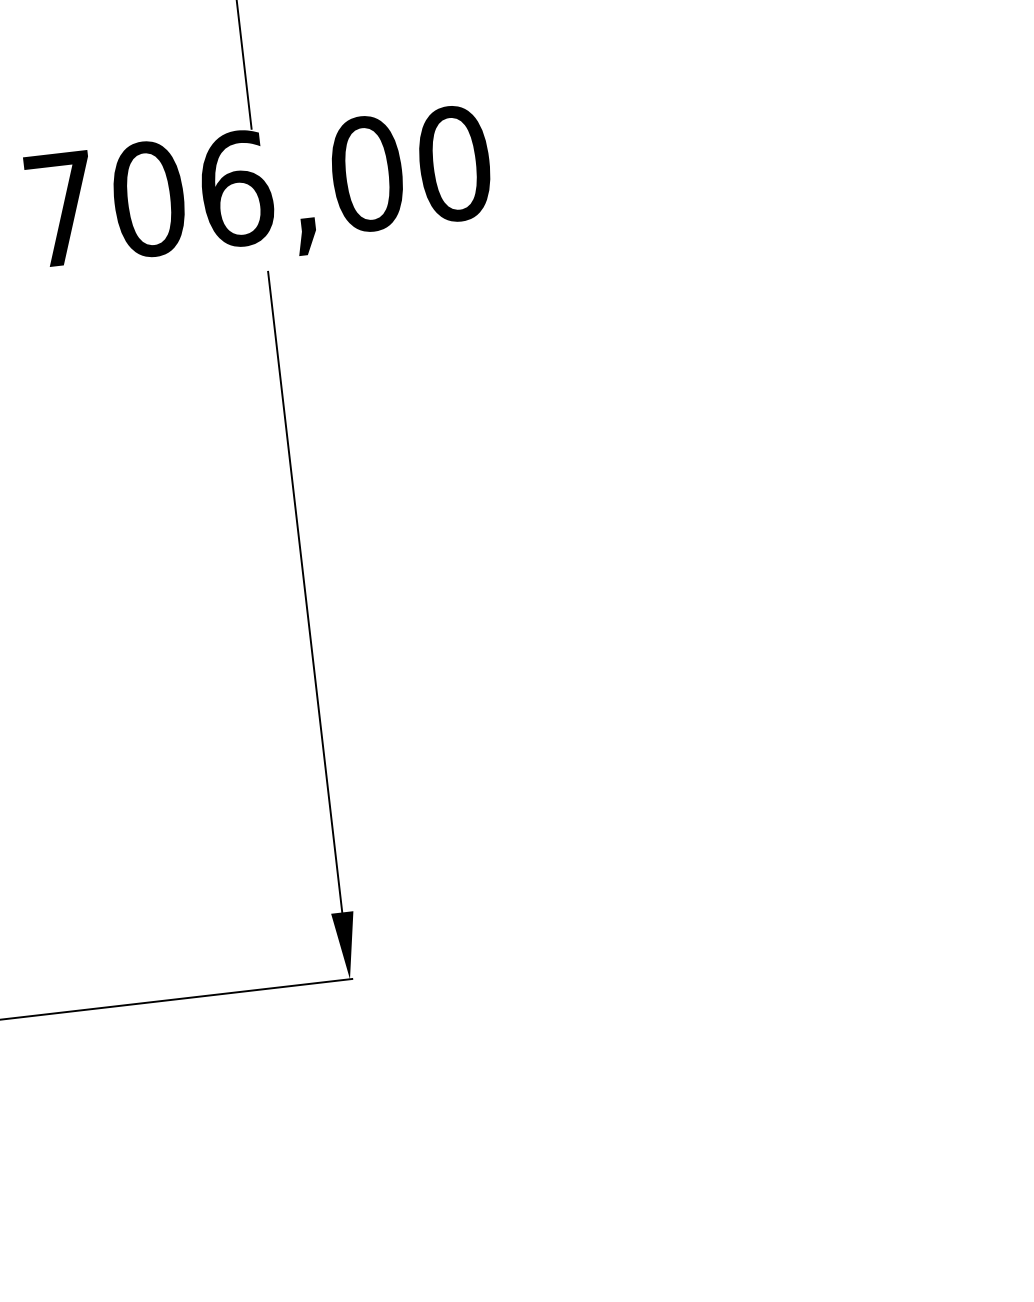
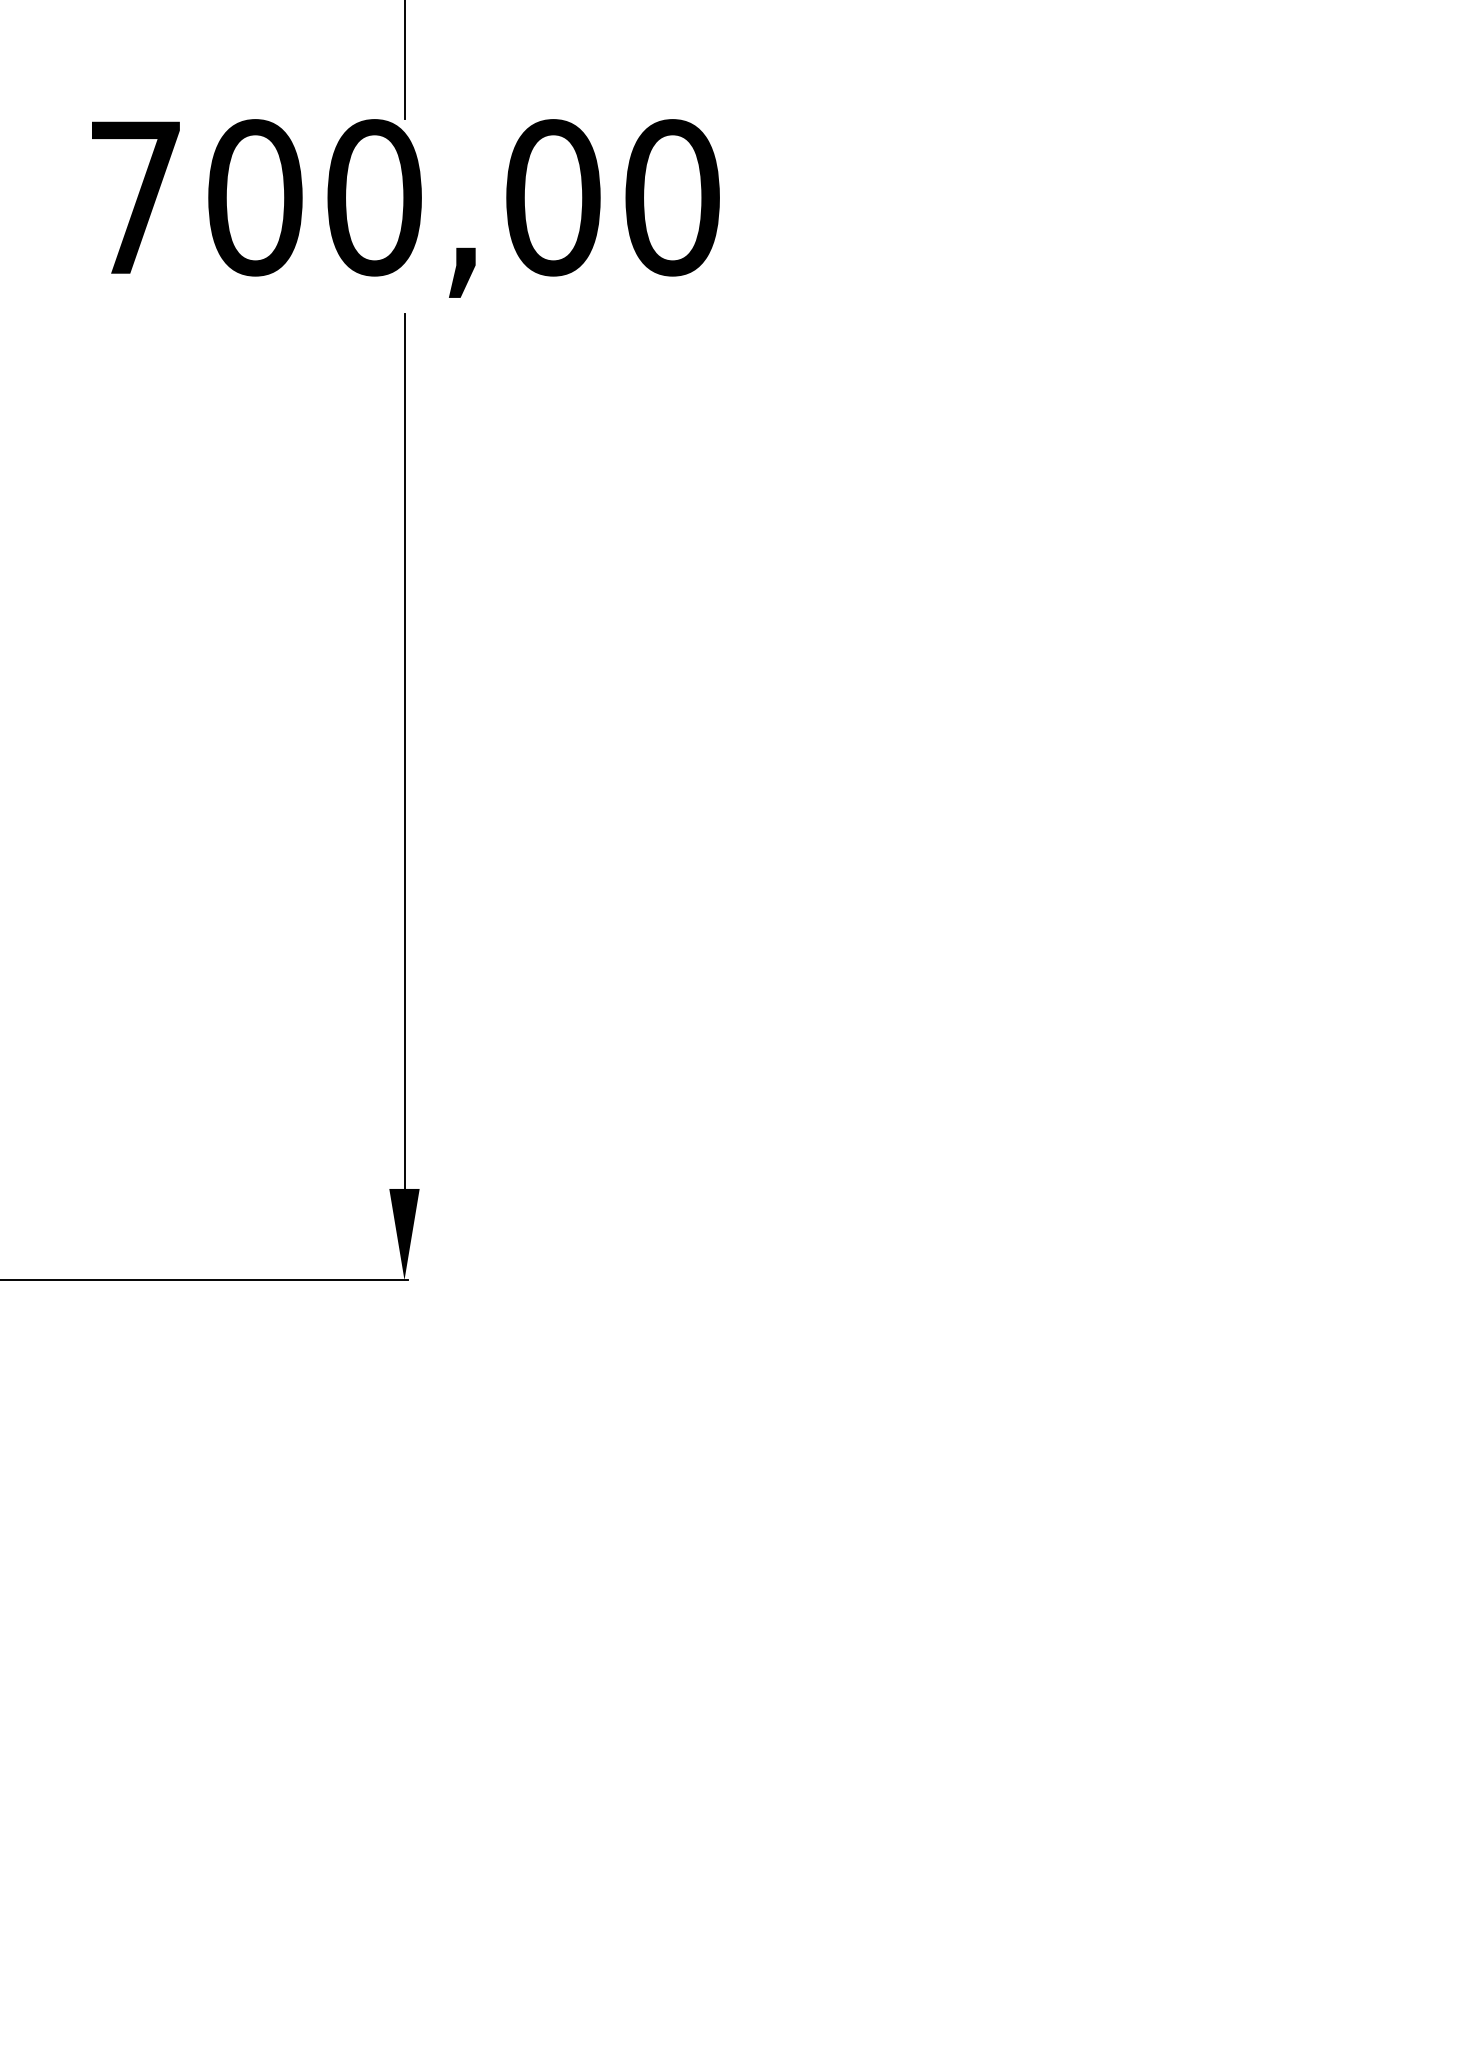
text: (236, 188) -> (374, 197), 706,00 -> 700,00

